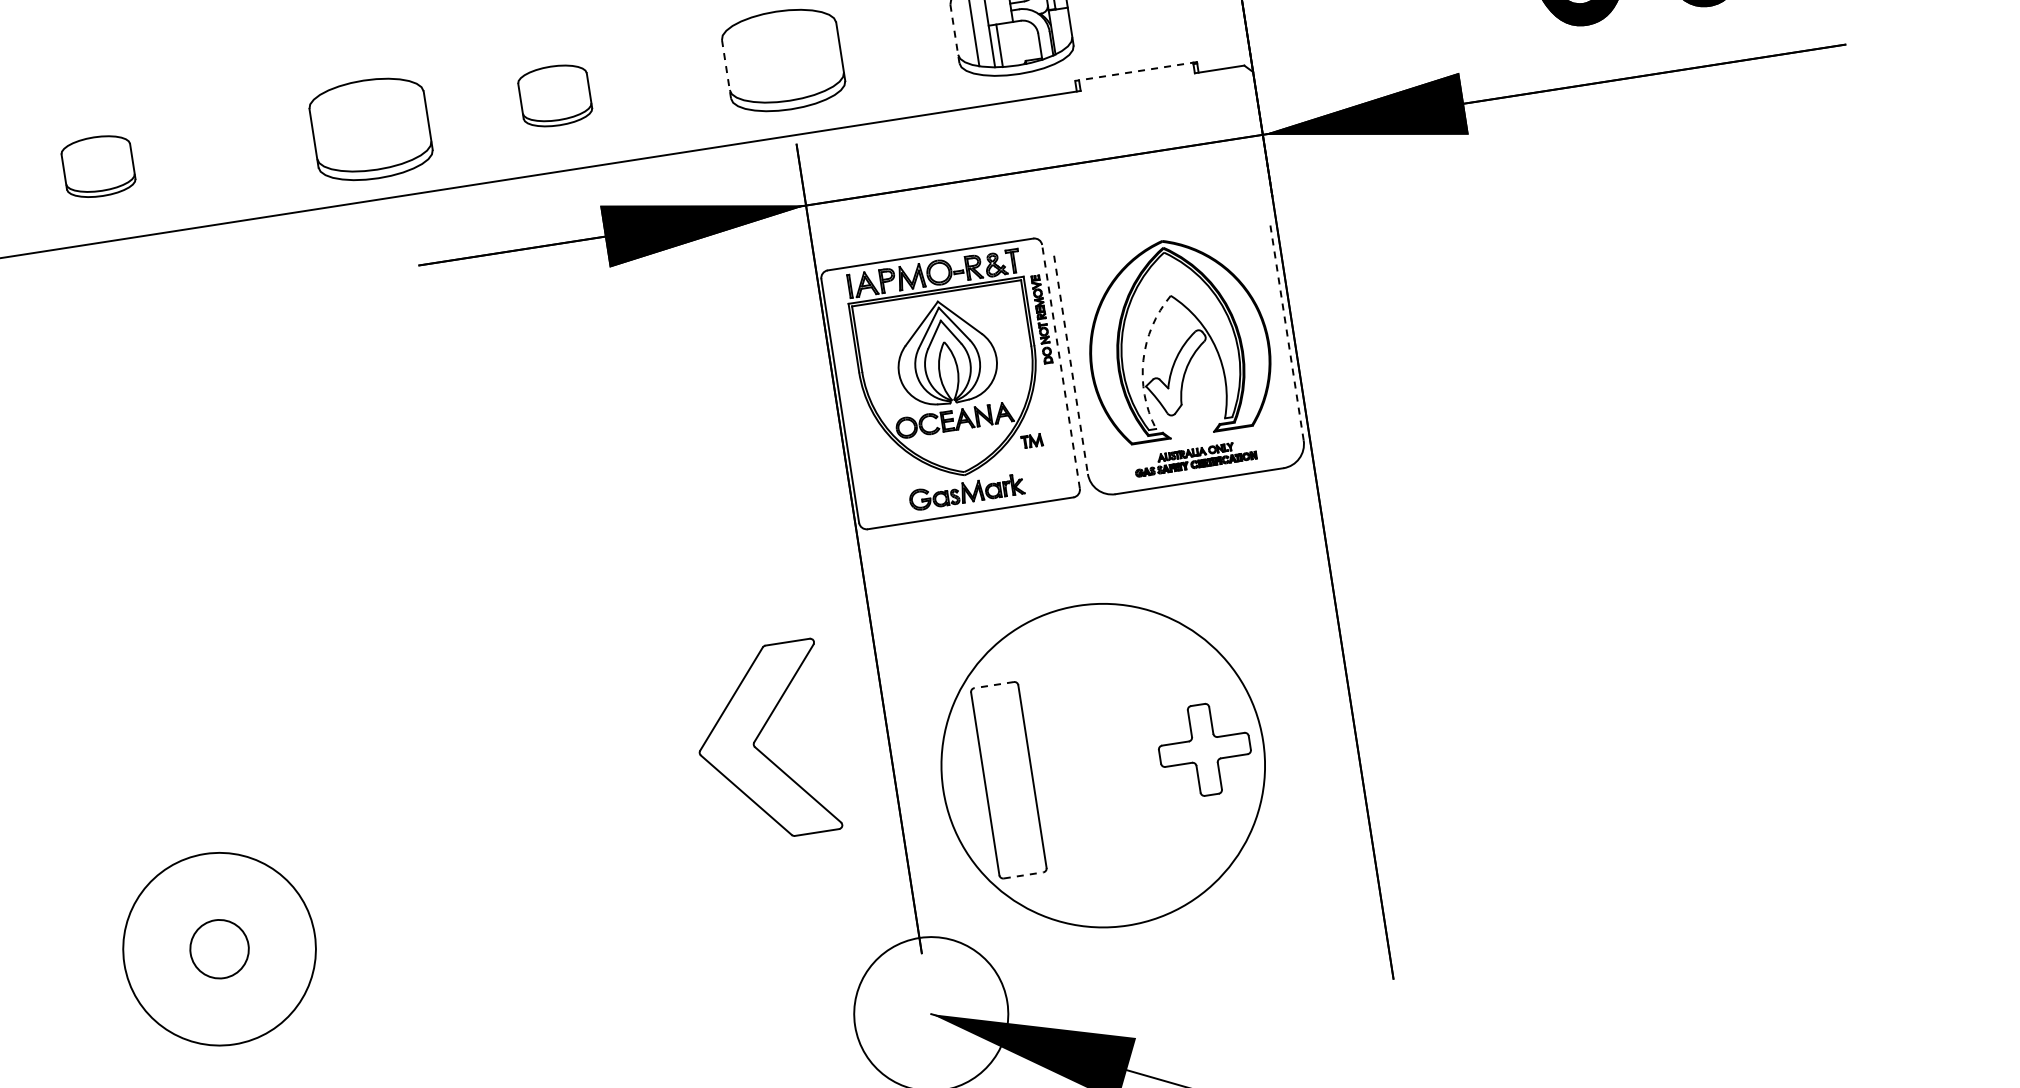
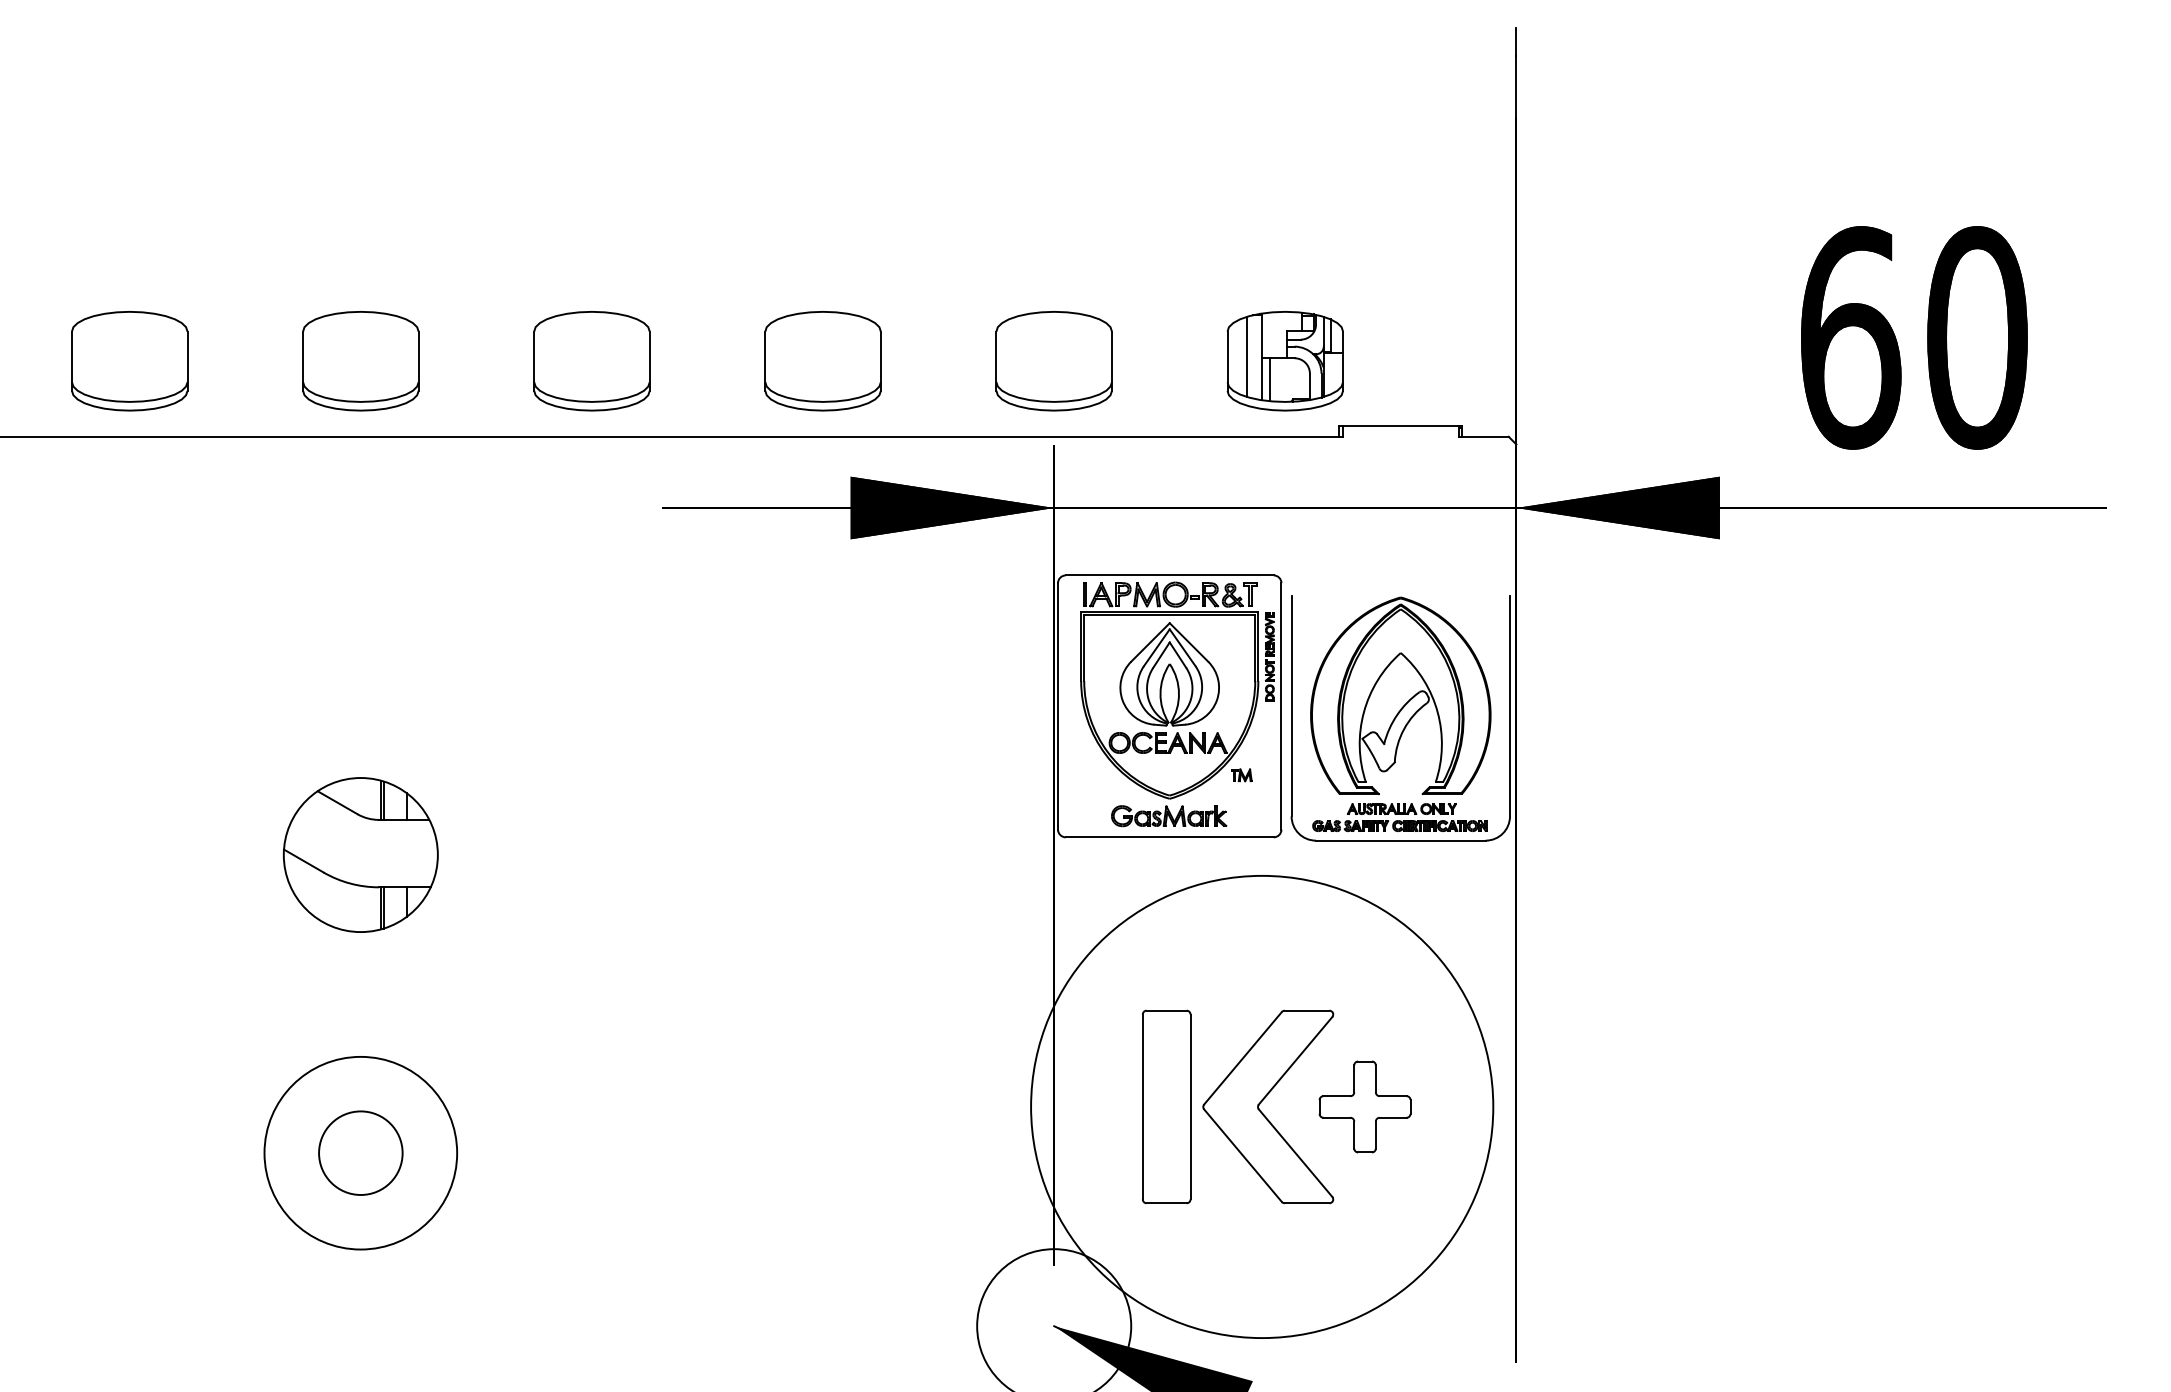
line: (954, 34) -> (1227, 361), dashed -> solid
line: (726, 69) -> (996, 361), dashed -> solid
line: (1135, 72) -> (1400, 426), dashed -> solid
part: (554, 96) -> (822, 361), size x1.67
part: (370, 129) -> (591, 361), moved
part: (98, 166) -> (360, 361), size x1.67
line: (1287, 330) -> (1510, 705), dashed -> solid
arc: (1143, 360) -> (1363, 712), dashed -> solid
line: (1060, 365) -> (1281, 705), dashed -> solid
line: (1070, 365) -> (1291, 706), dashed -> solid
part: (1194, 458) -> (1399, 817), size x1.43
part: (173, 654) -> (360, 854), added
line: (993, 684) -> (1166, 1010), dashed -> solid
part: (758, 737) -> (1263, 1100), moved
circle: (1103, 765) -> (1262, 1106), size x1.43
line: (1024, 875) -> (1167, 1203), dashed -> solid
circle: (219, 948) -> (360, 1152), size x1.43

